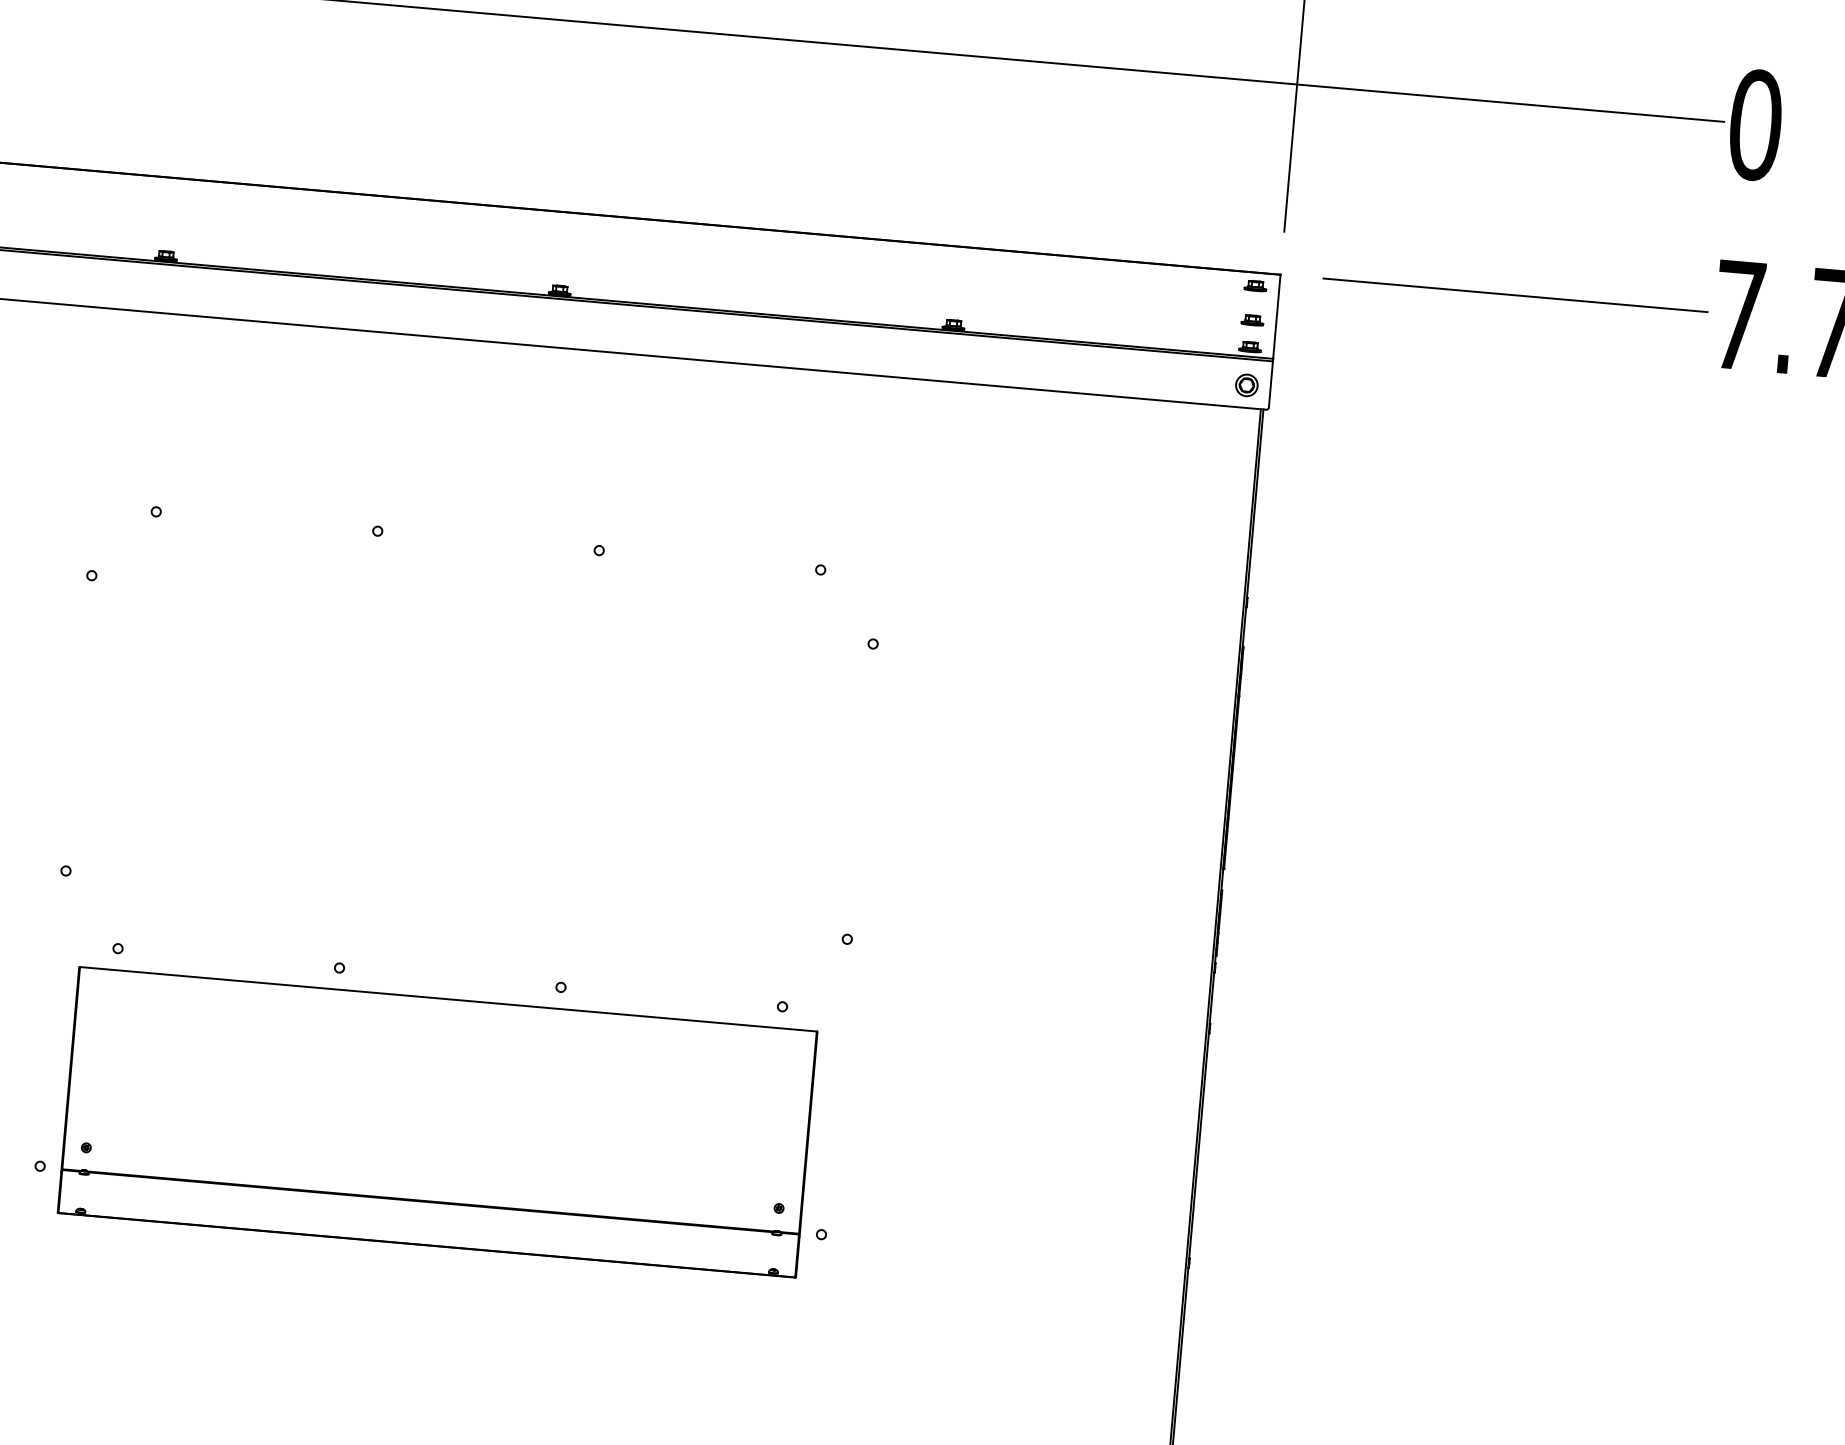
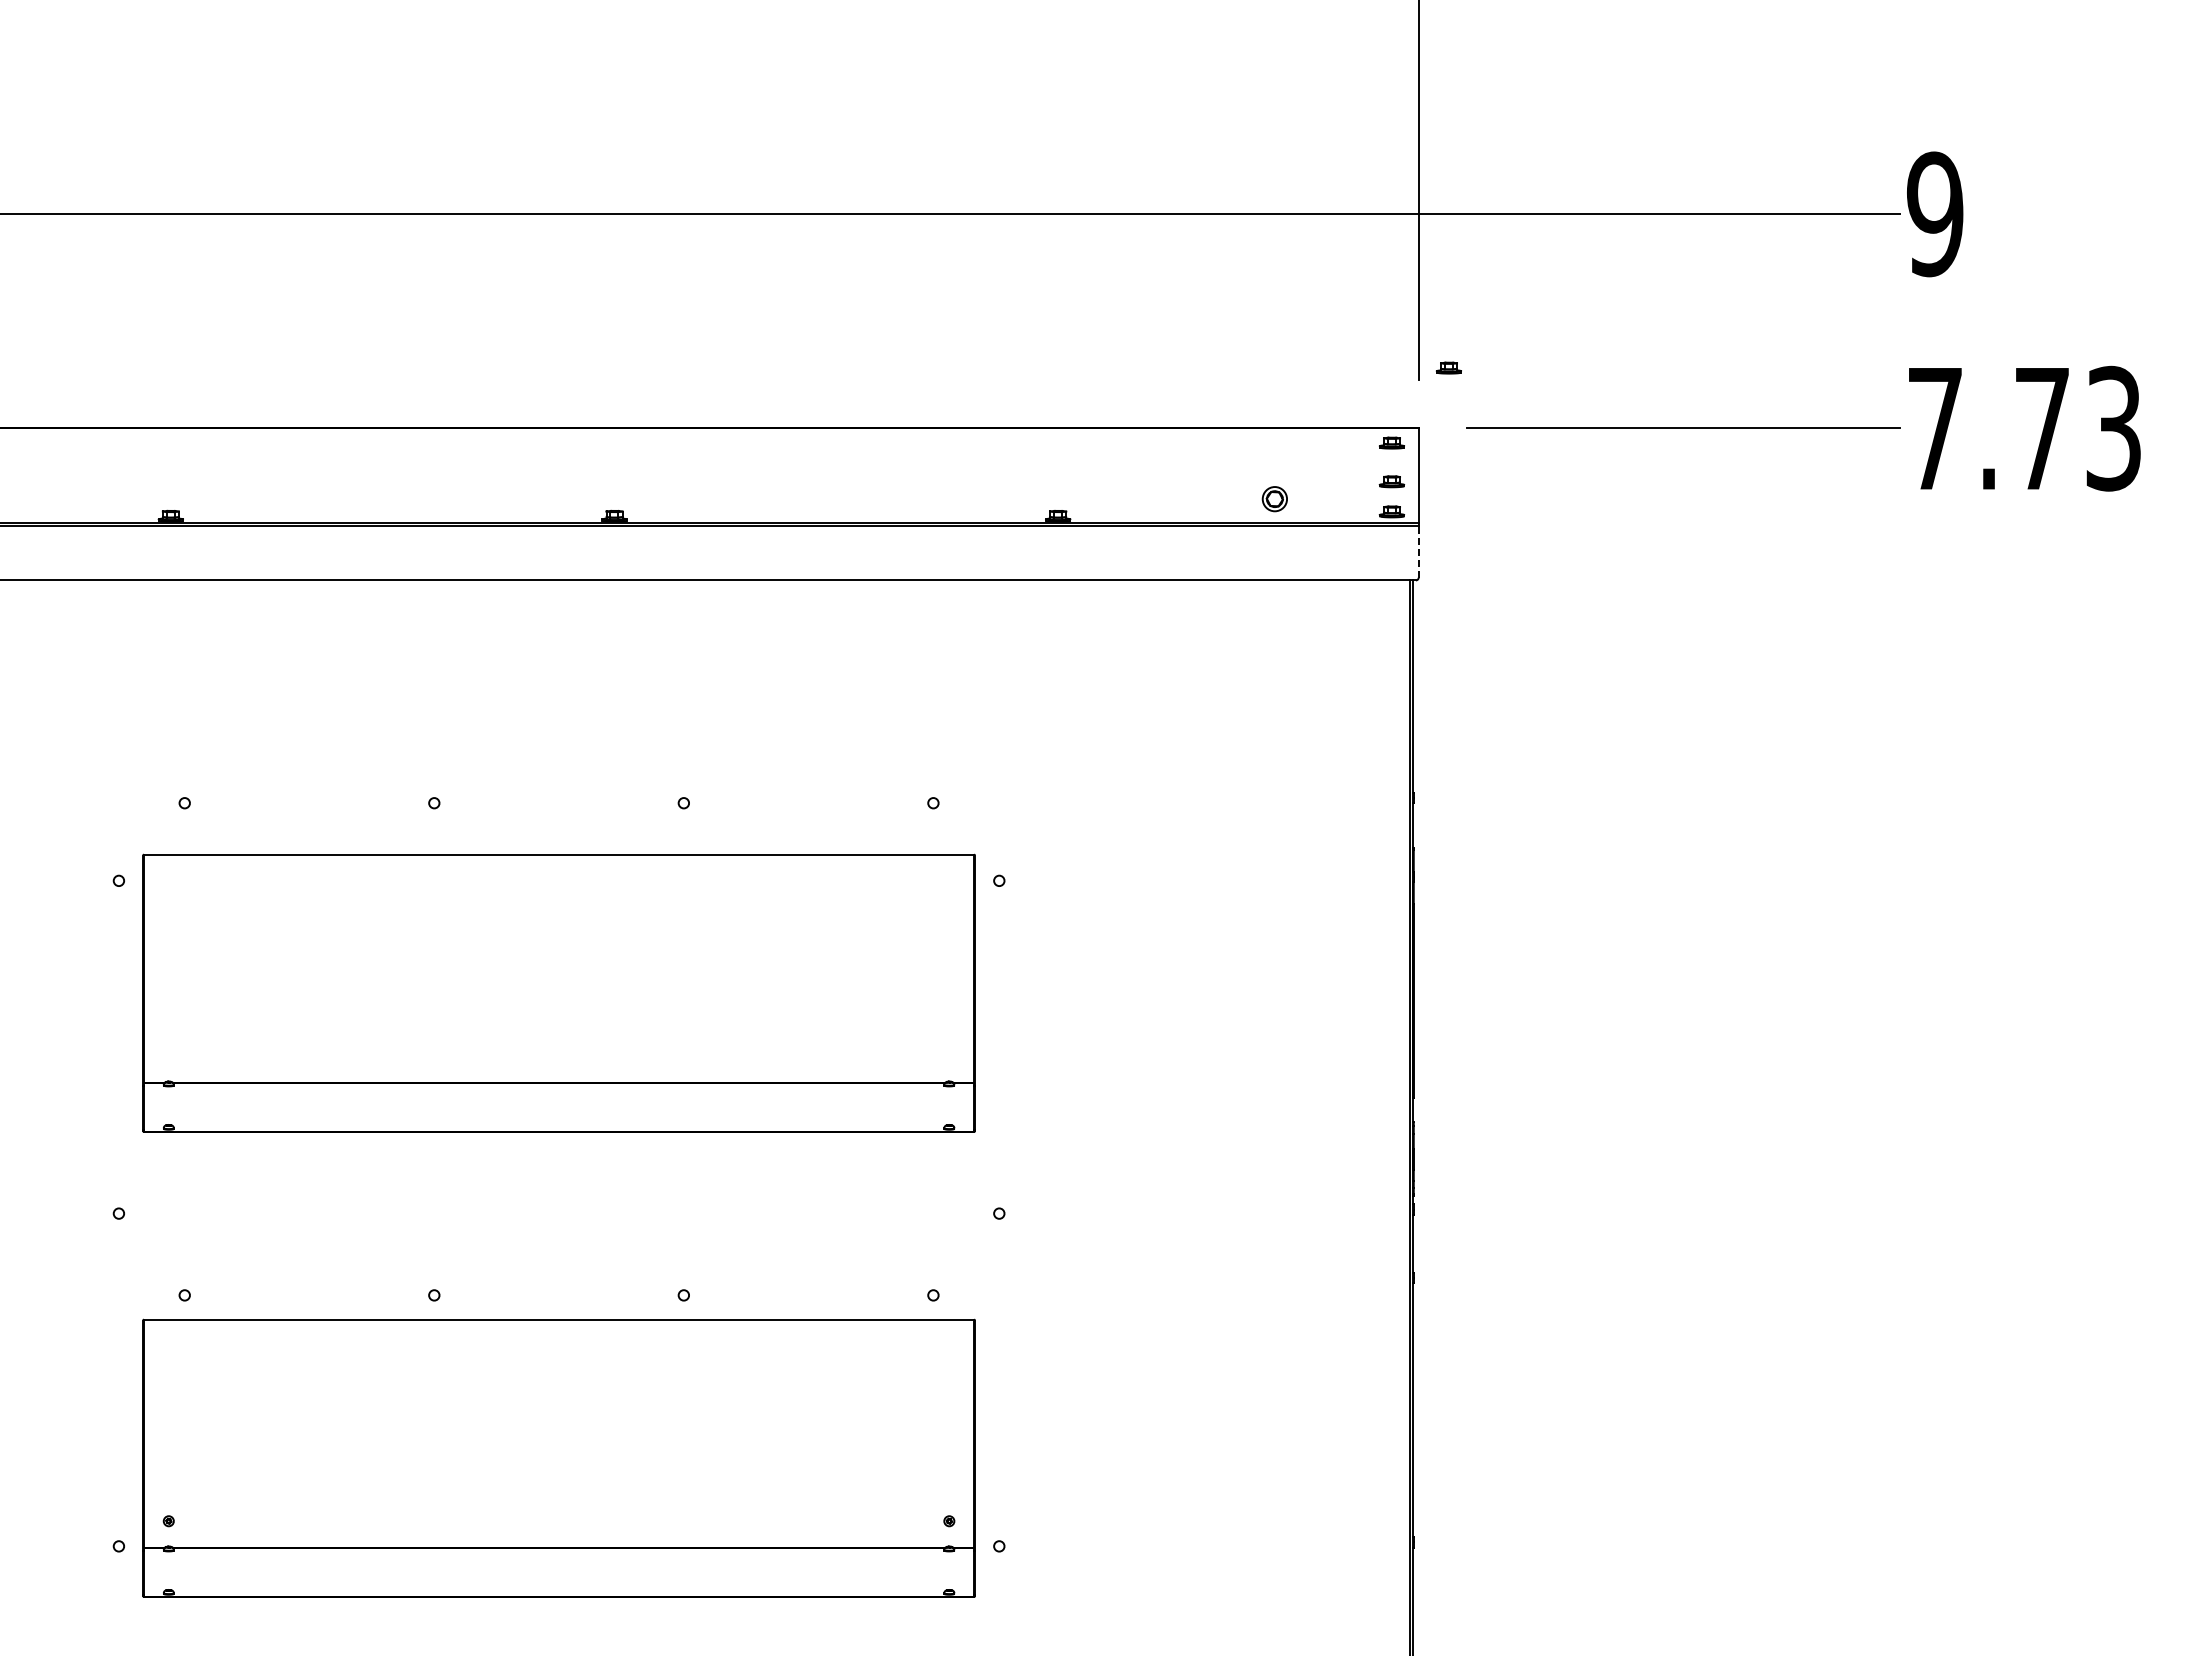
text: (1755, 125) -> (1935, 214), 0 -> 9
part: (1311, 223) -> (1448, 367), added
line: (1270, 384) -> (1418, 551), solid -> dashed
part: (1246, 385) -> (1274, 499), moved
part: (473, 708) -> (558, 992), added

